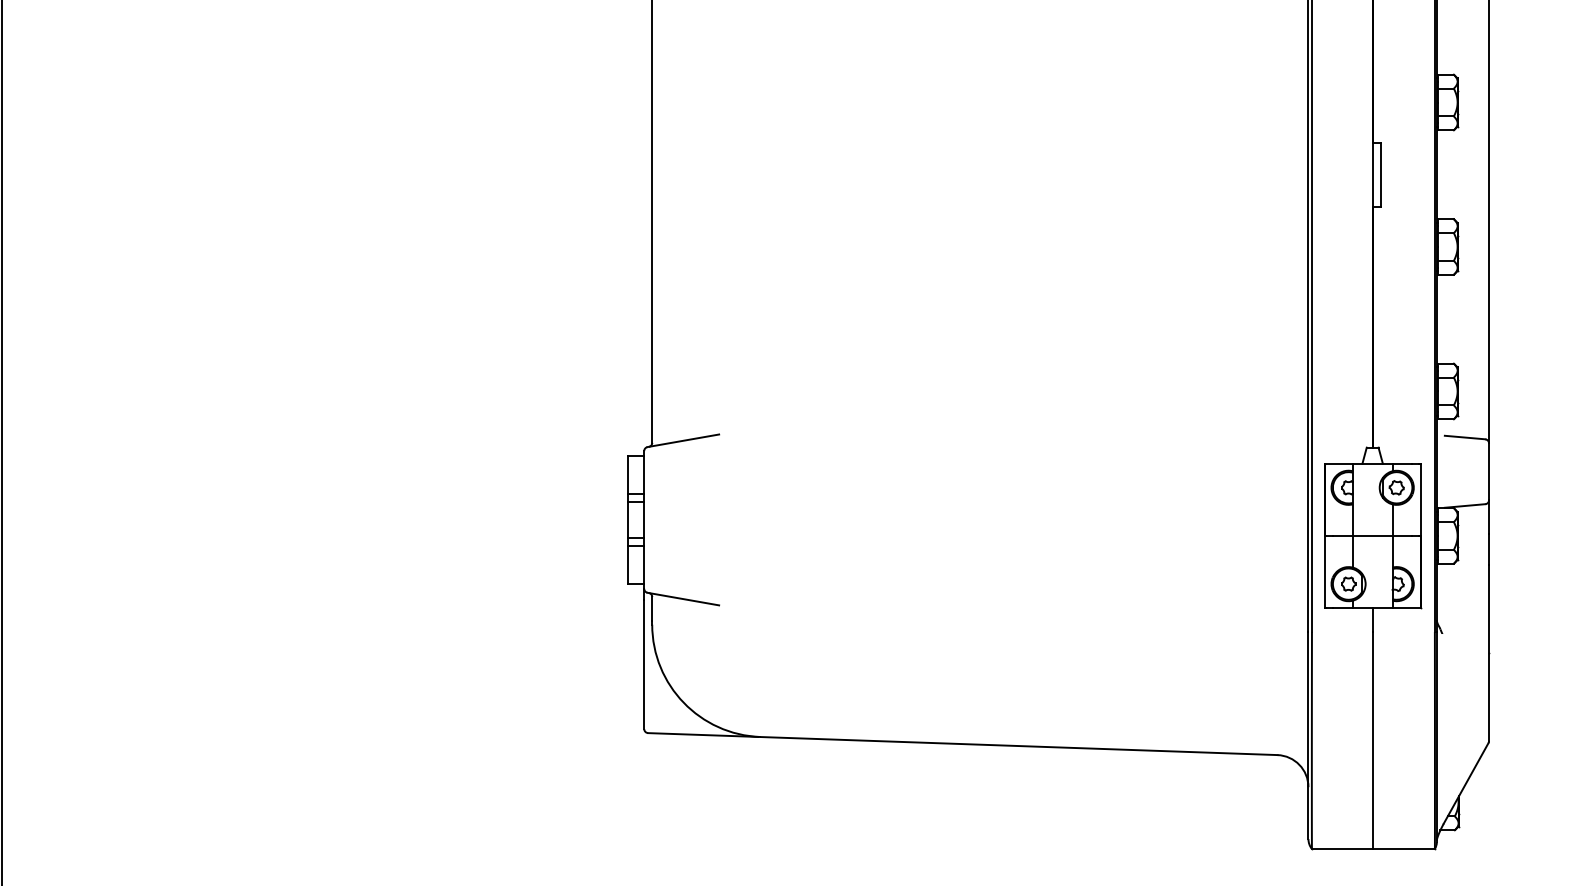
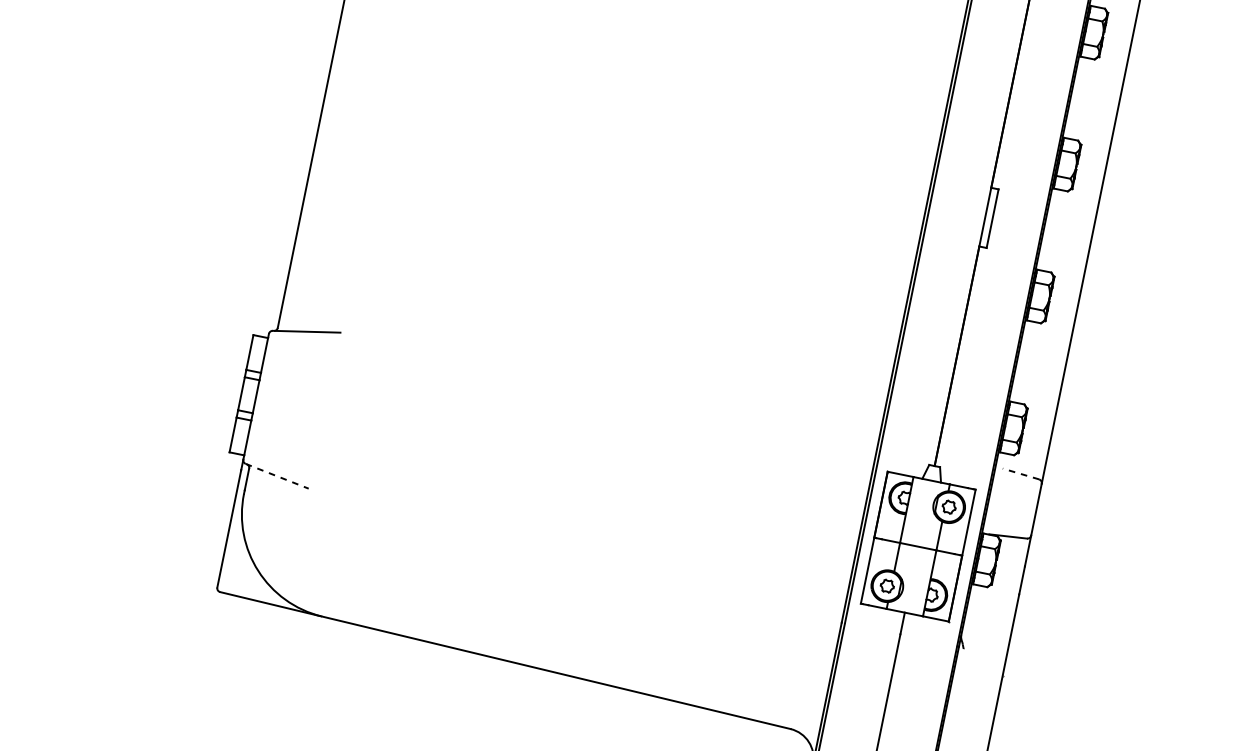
line: (1464, 437) -> (1020, 473), solid -> dashed
line: (683, 599) -> (277, 476), solid -> dashed

